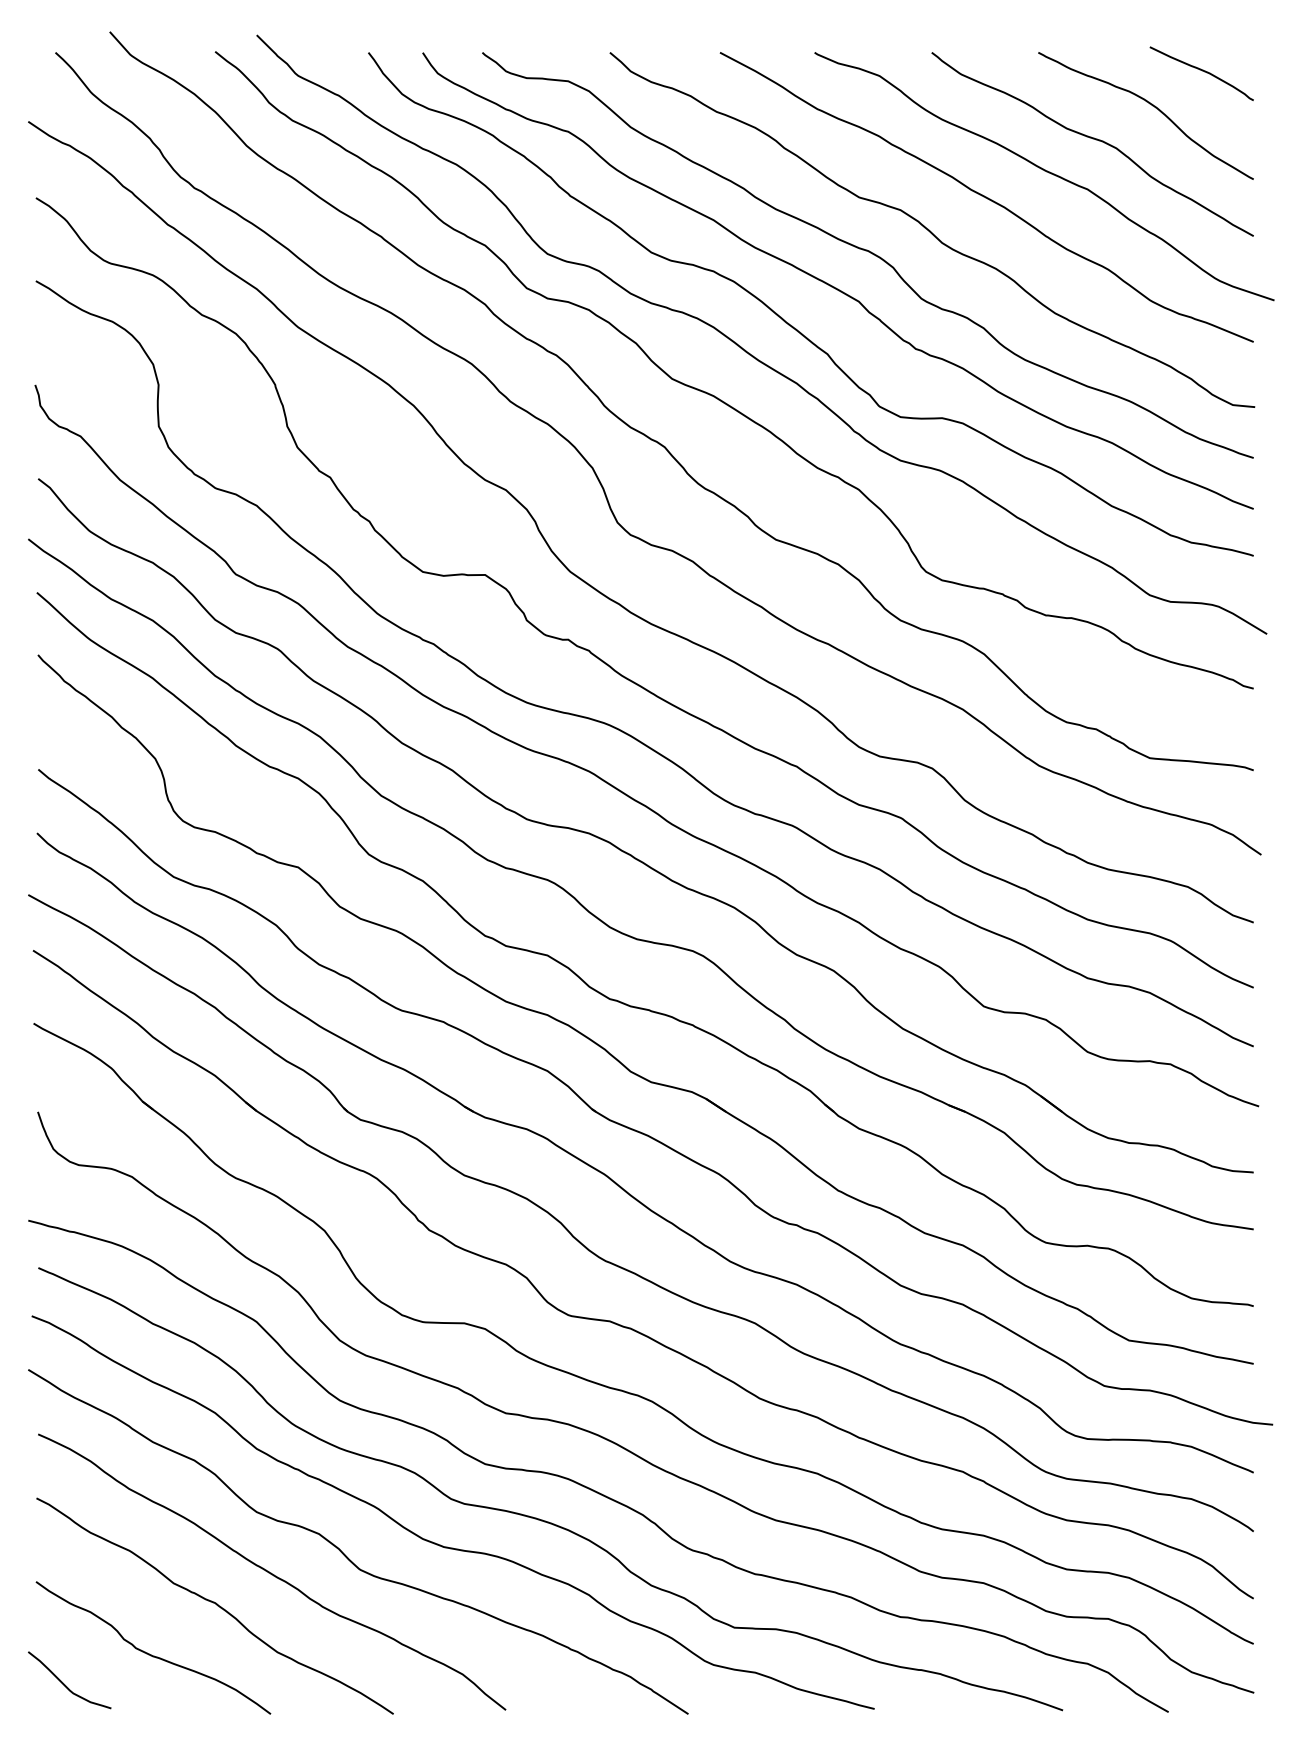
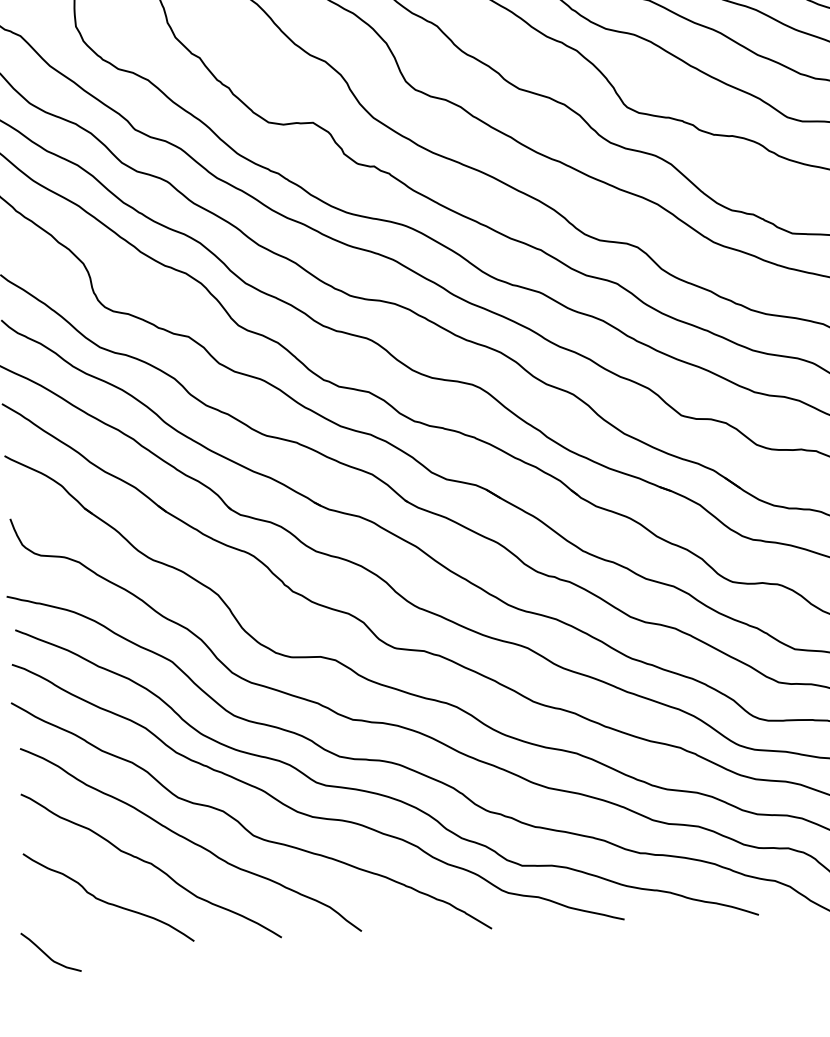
curve: (65, 1684) -> (48, 955), moved

